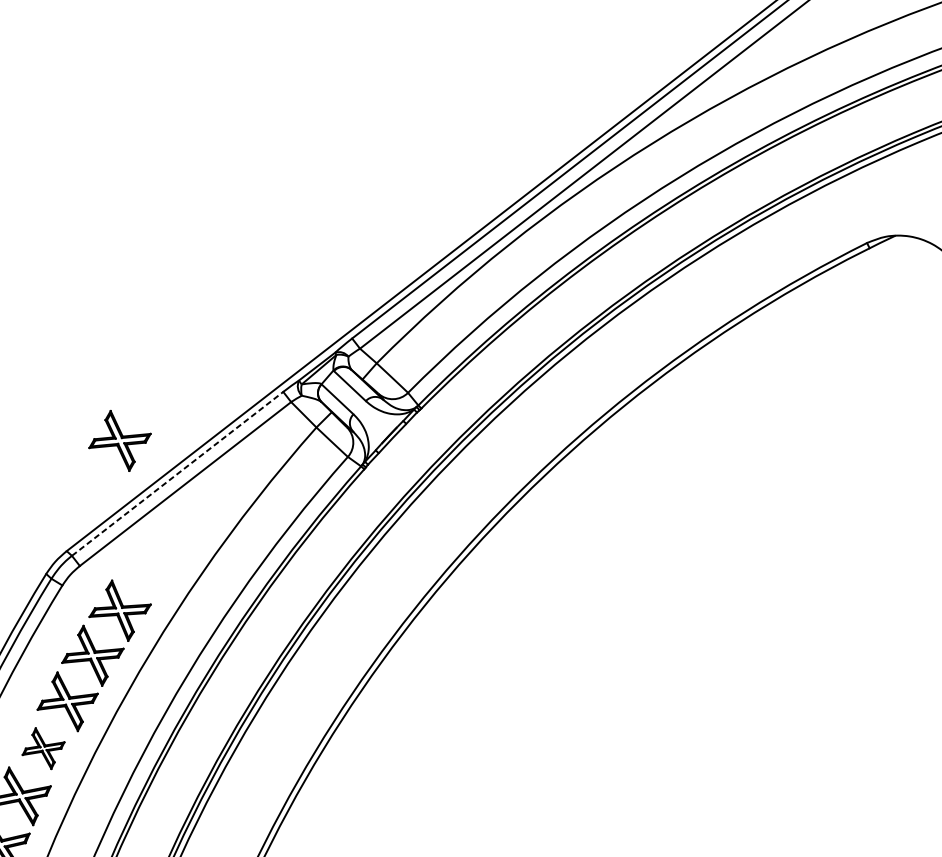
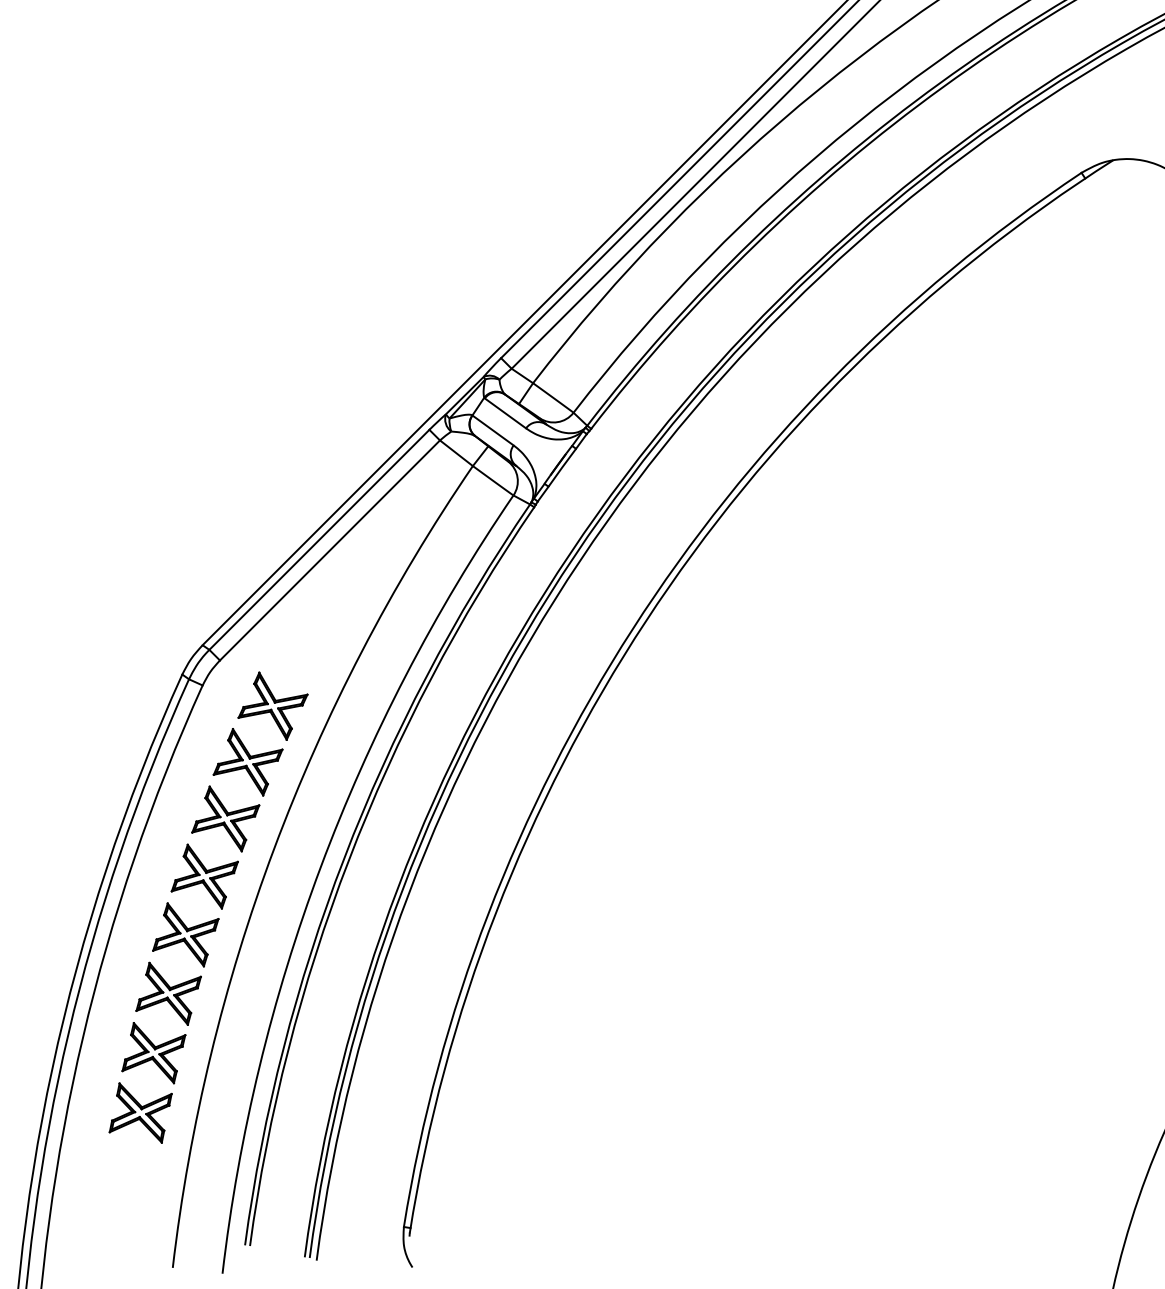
part: (119, 441) -> (247, 510), removed
line: (177, 473) -> (319, 539), dashed -> solid
part: (43, 748) -> (204, 876), size x1.43

